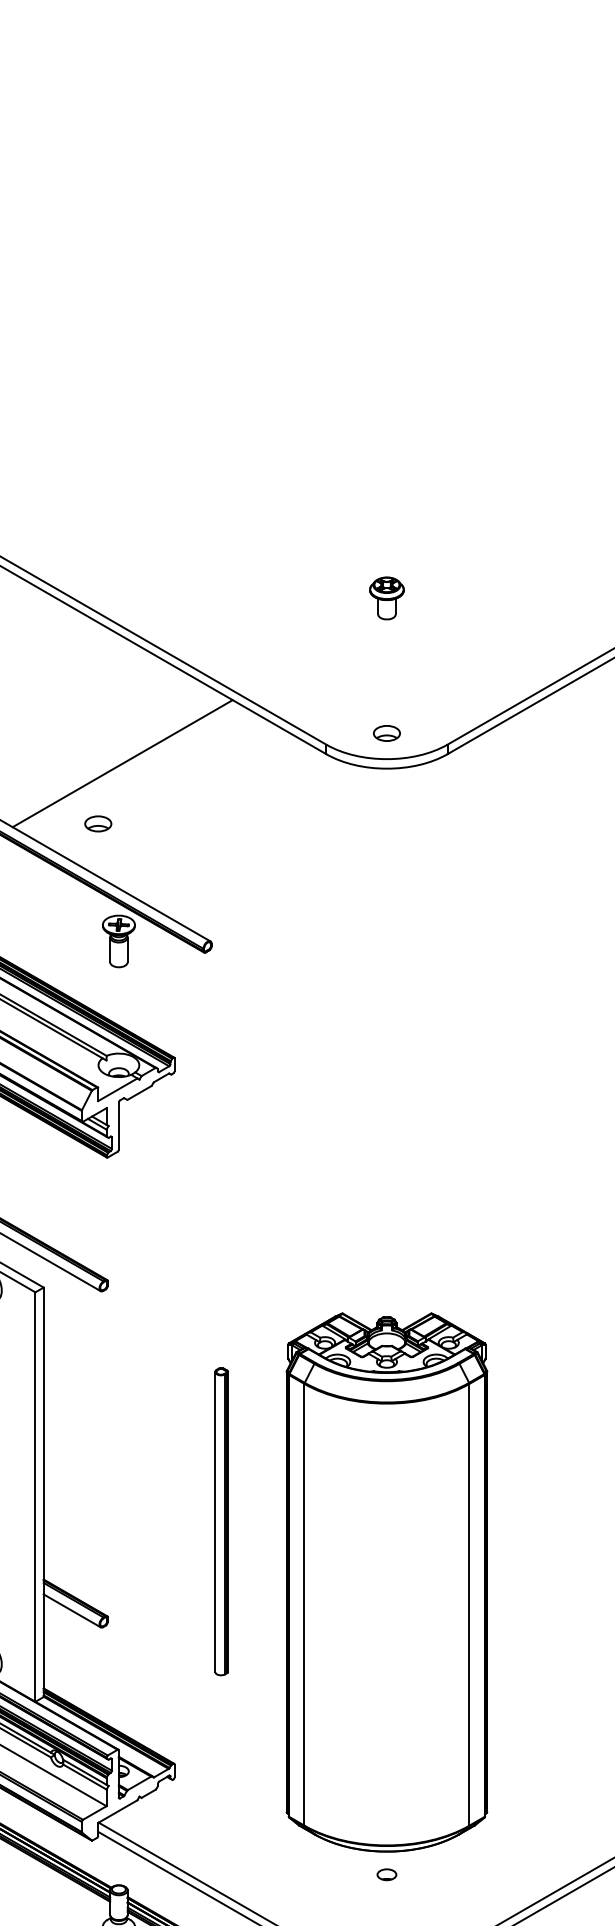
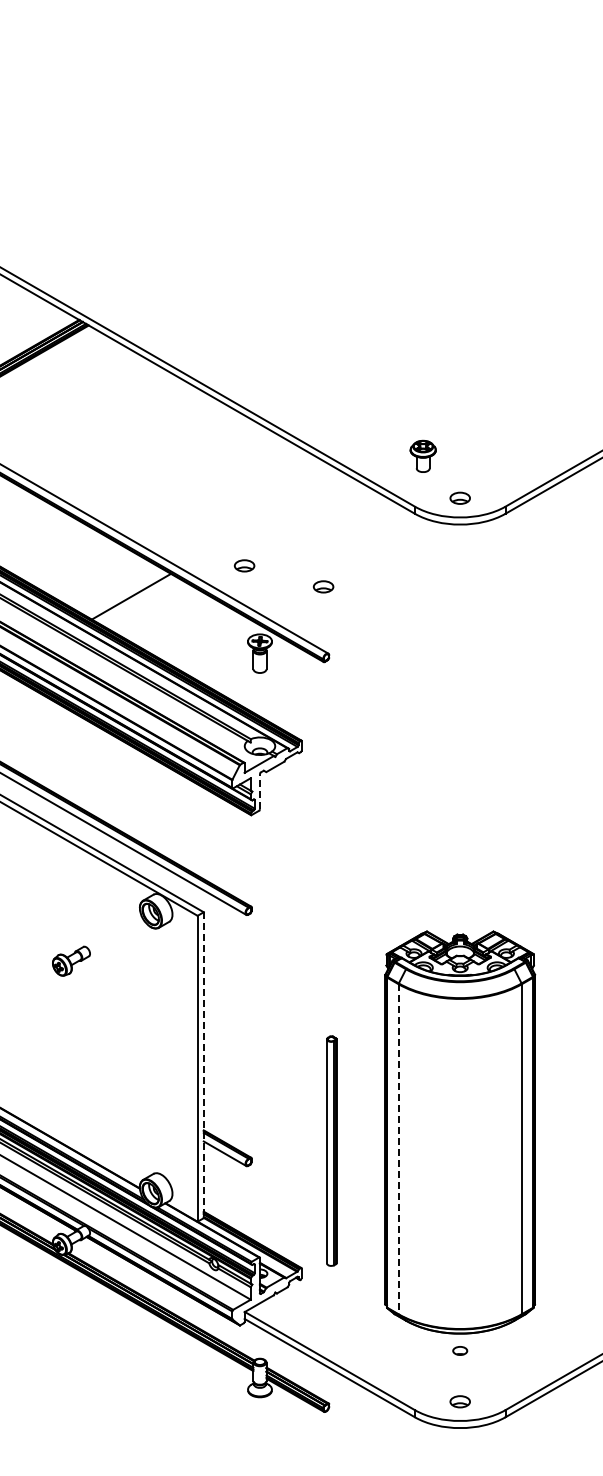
part: (385, 597) -> (422, 455), moved
line: (122, 763) -> (262, 520), removed
part: (203, 851) -> (323, 586), added
line: (119, 1125) -> (260, 791), solid -> dashed
line: (43, 1492) -> (203, 1065), solid -> dashed
part: (221, 1520) -> (331, 1150), moved
line: (304, 1605) -> (398, 1149), solid -> dashed

